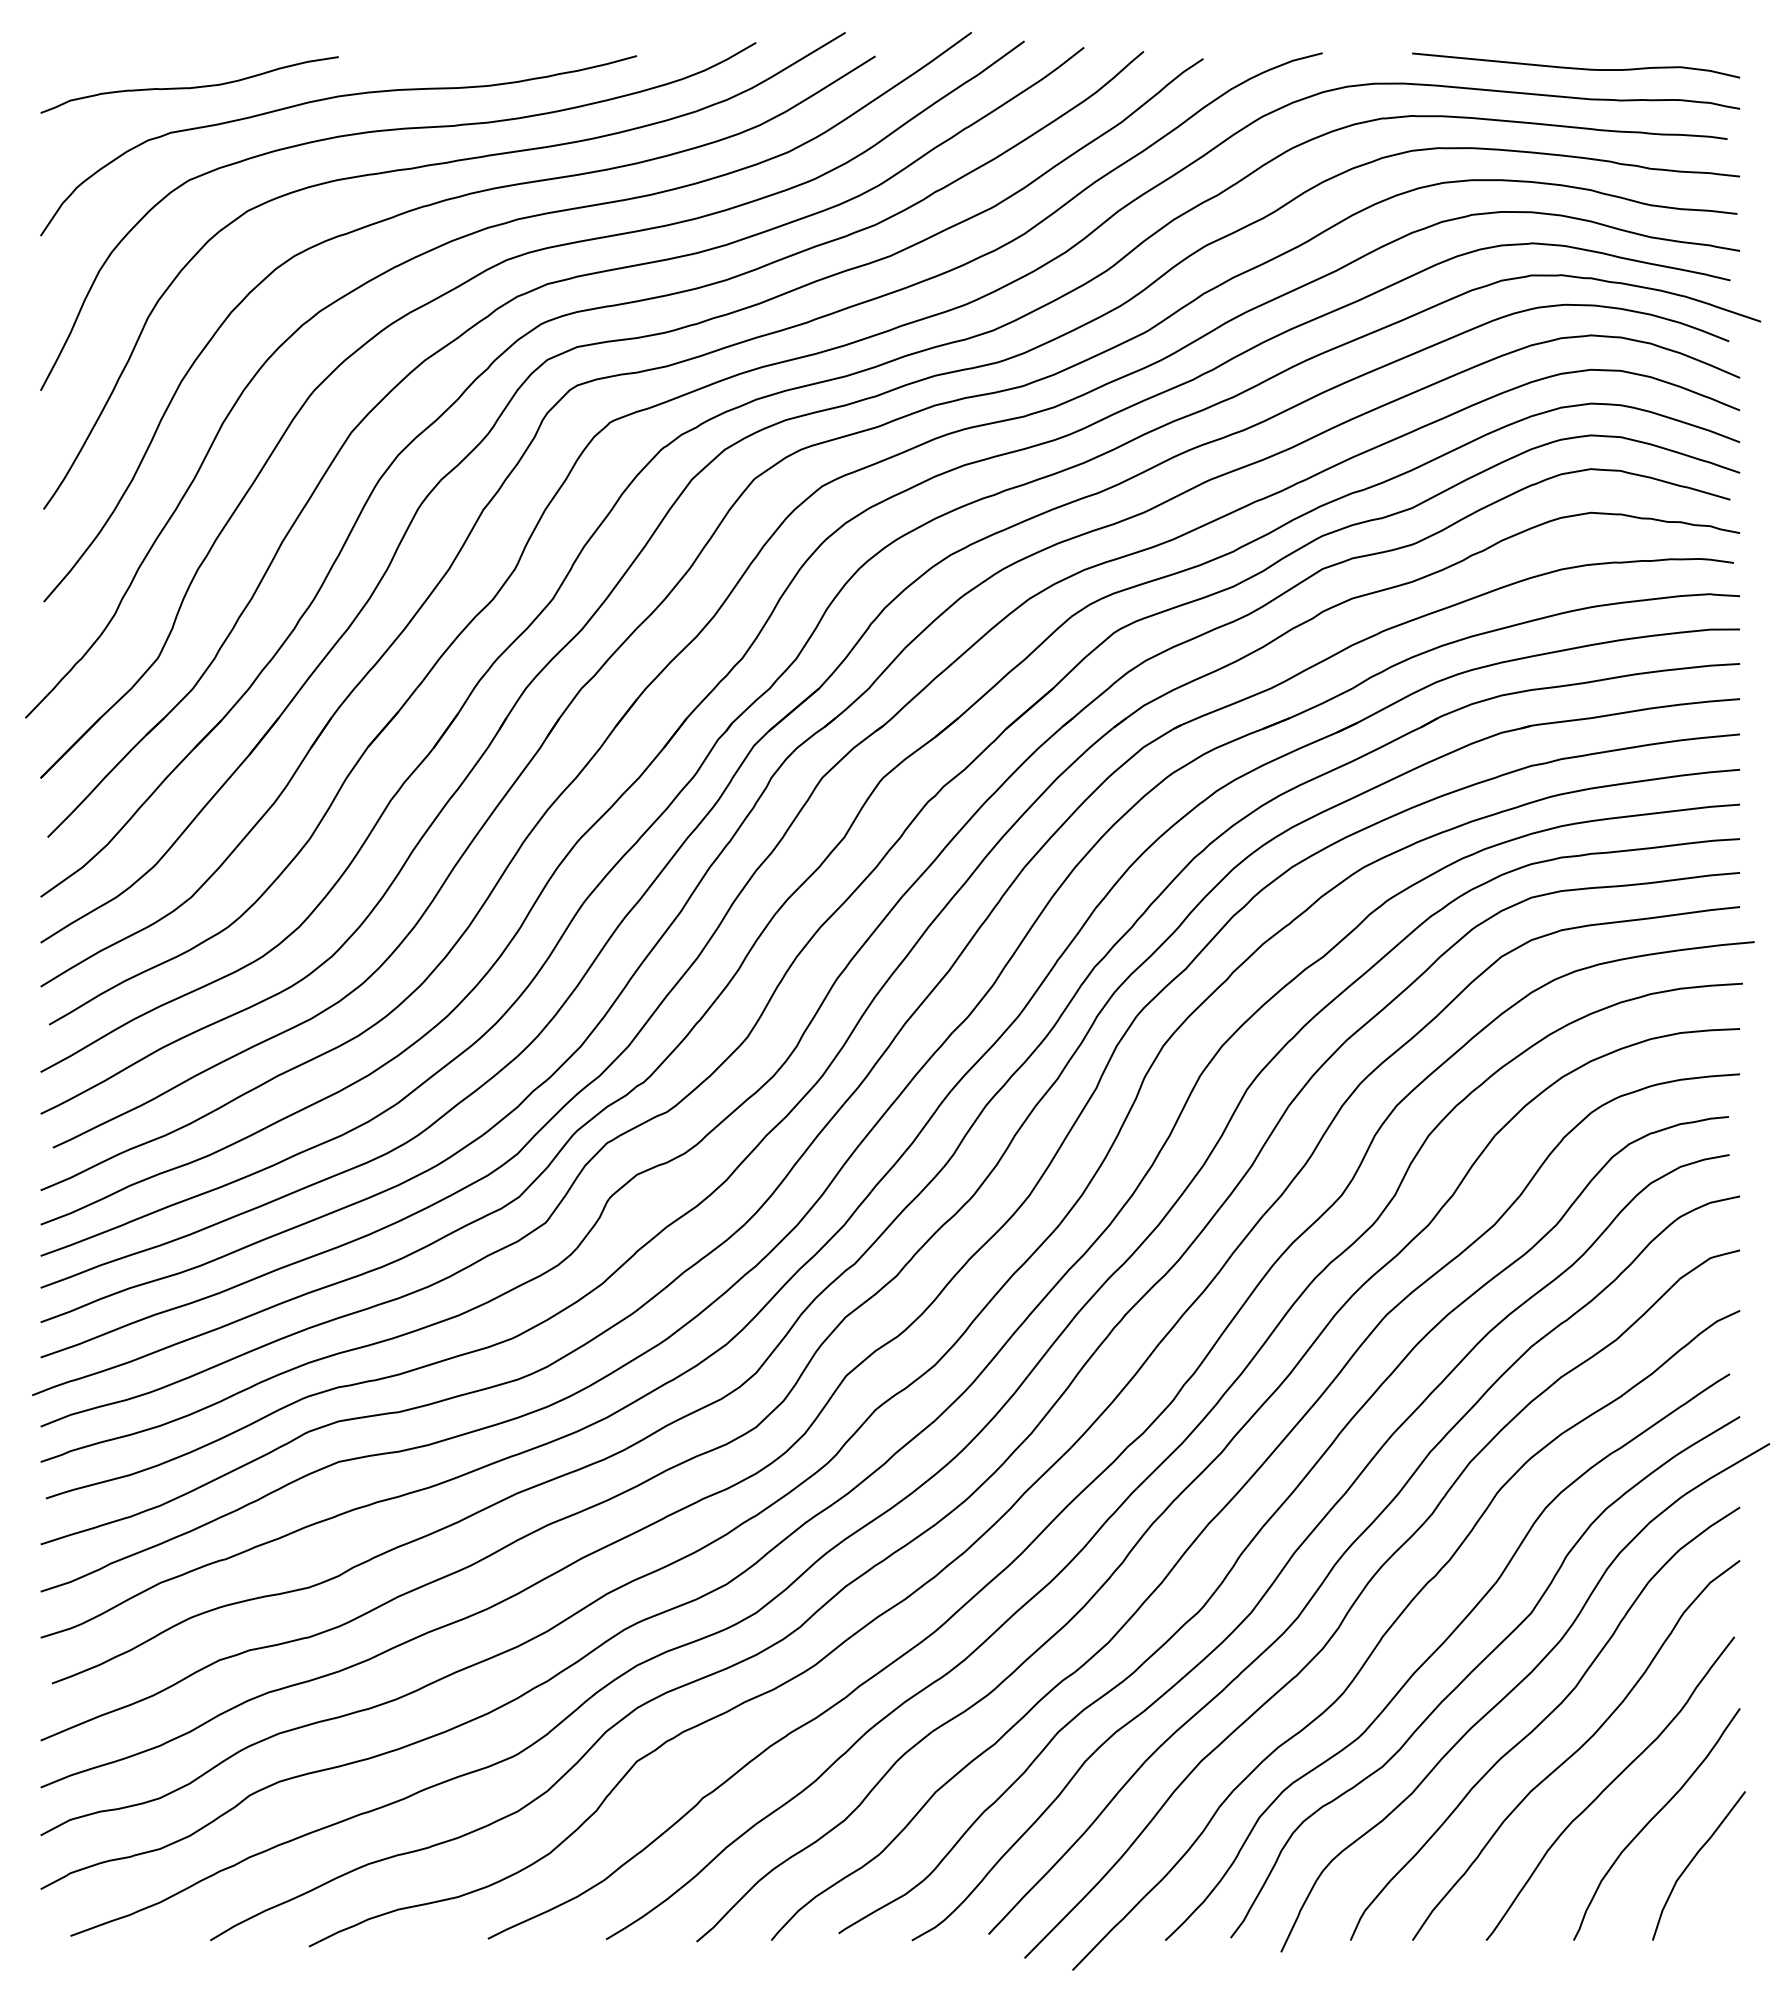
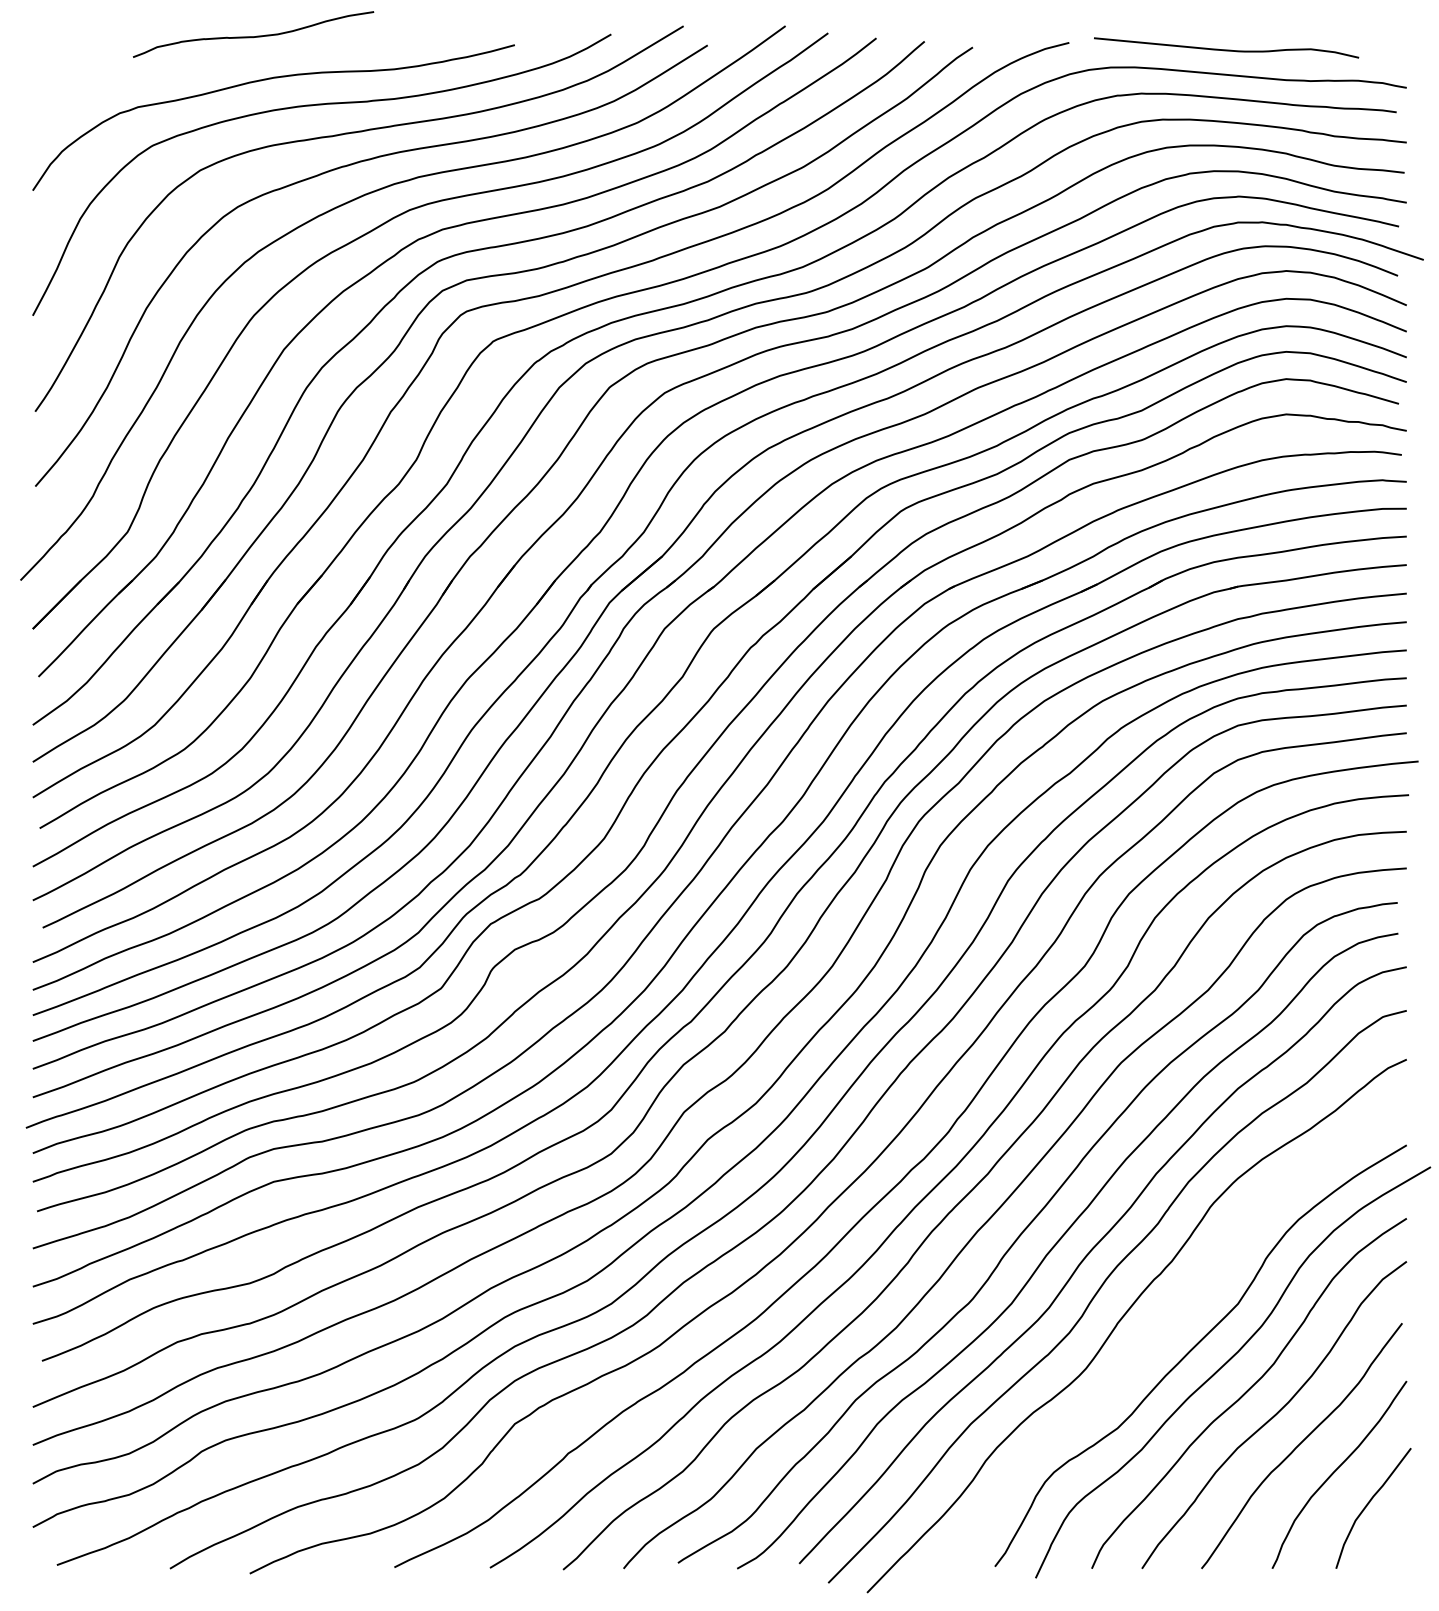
curve: (1576, 67) -> (1226, 49), moved
curve: (189, 87) -> (253, 36), moved
curve: (1439, 1648) -> (1163, 1332), removed

